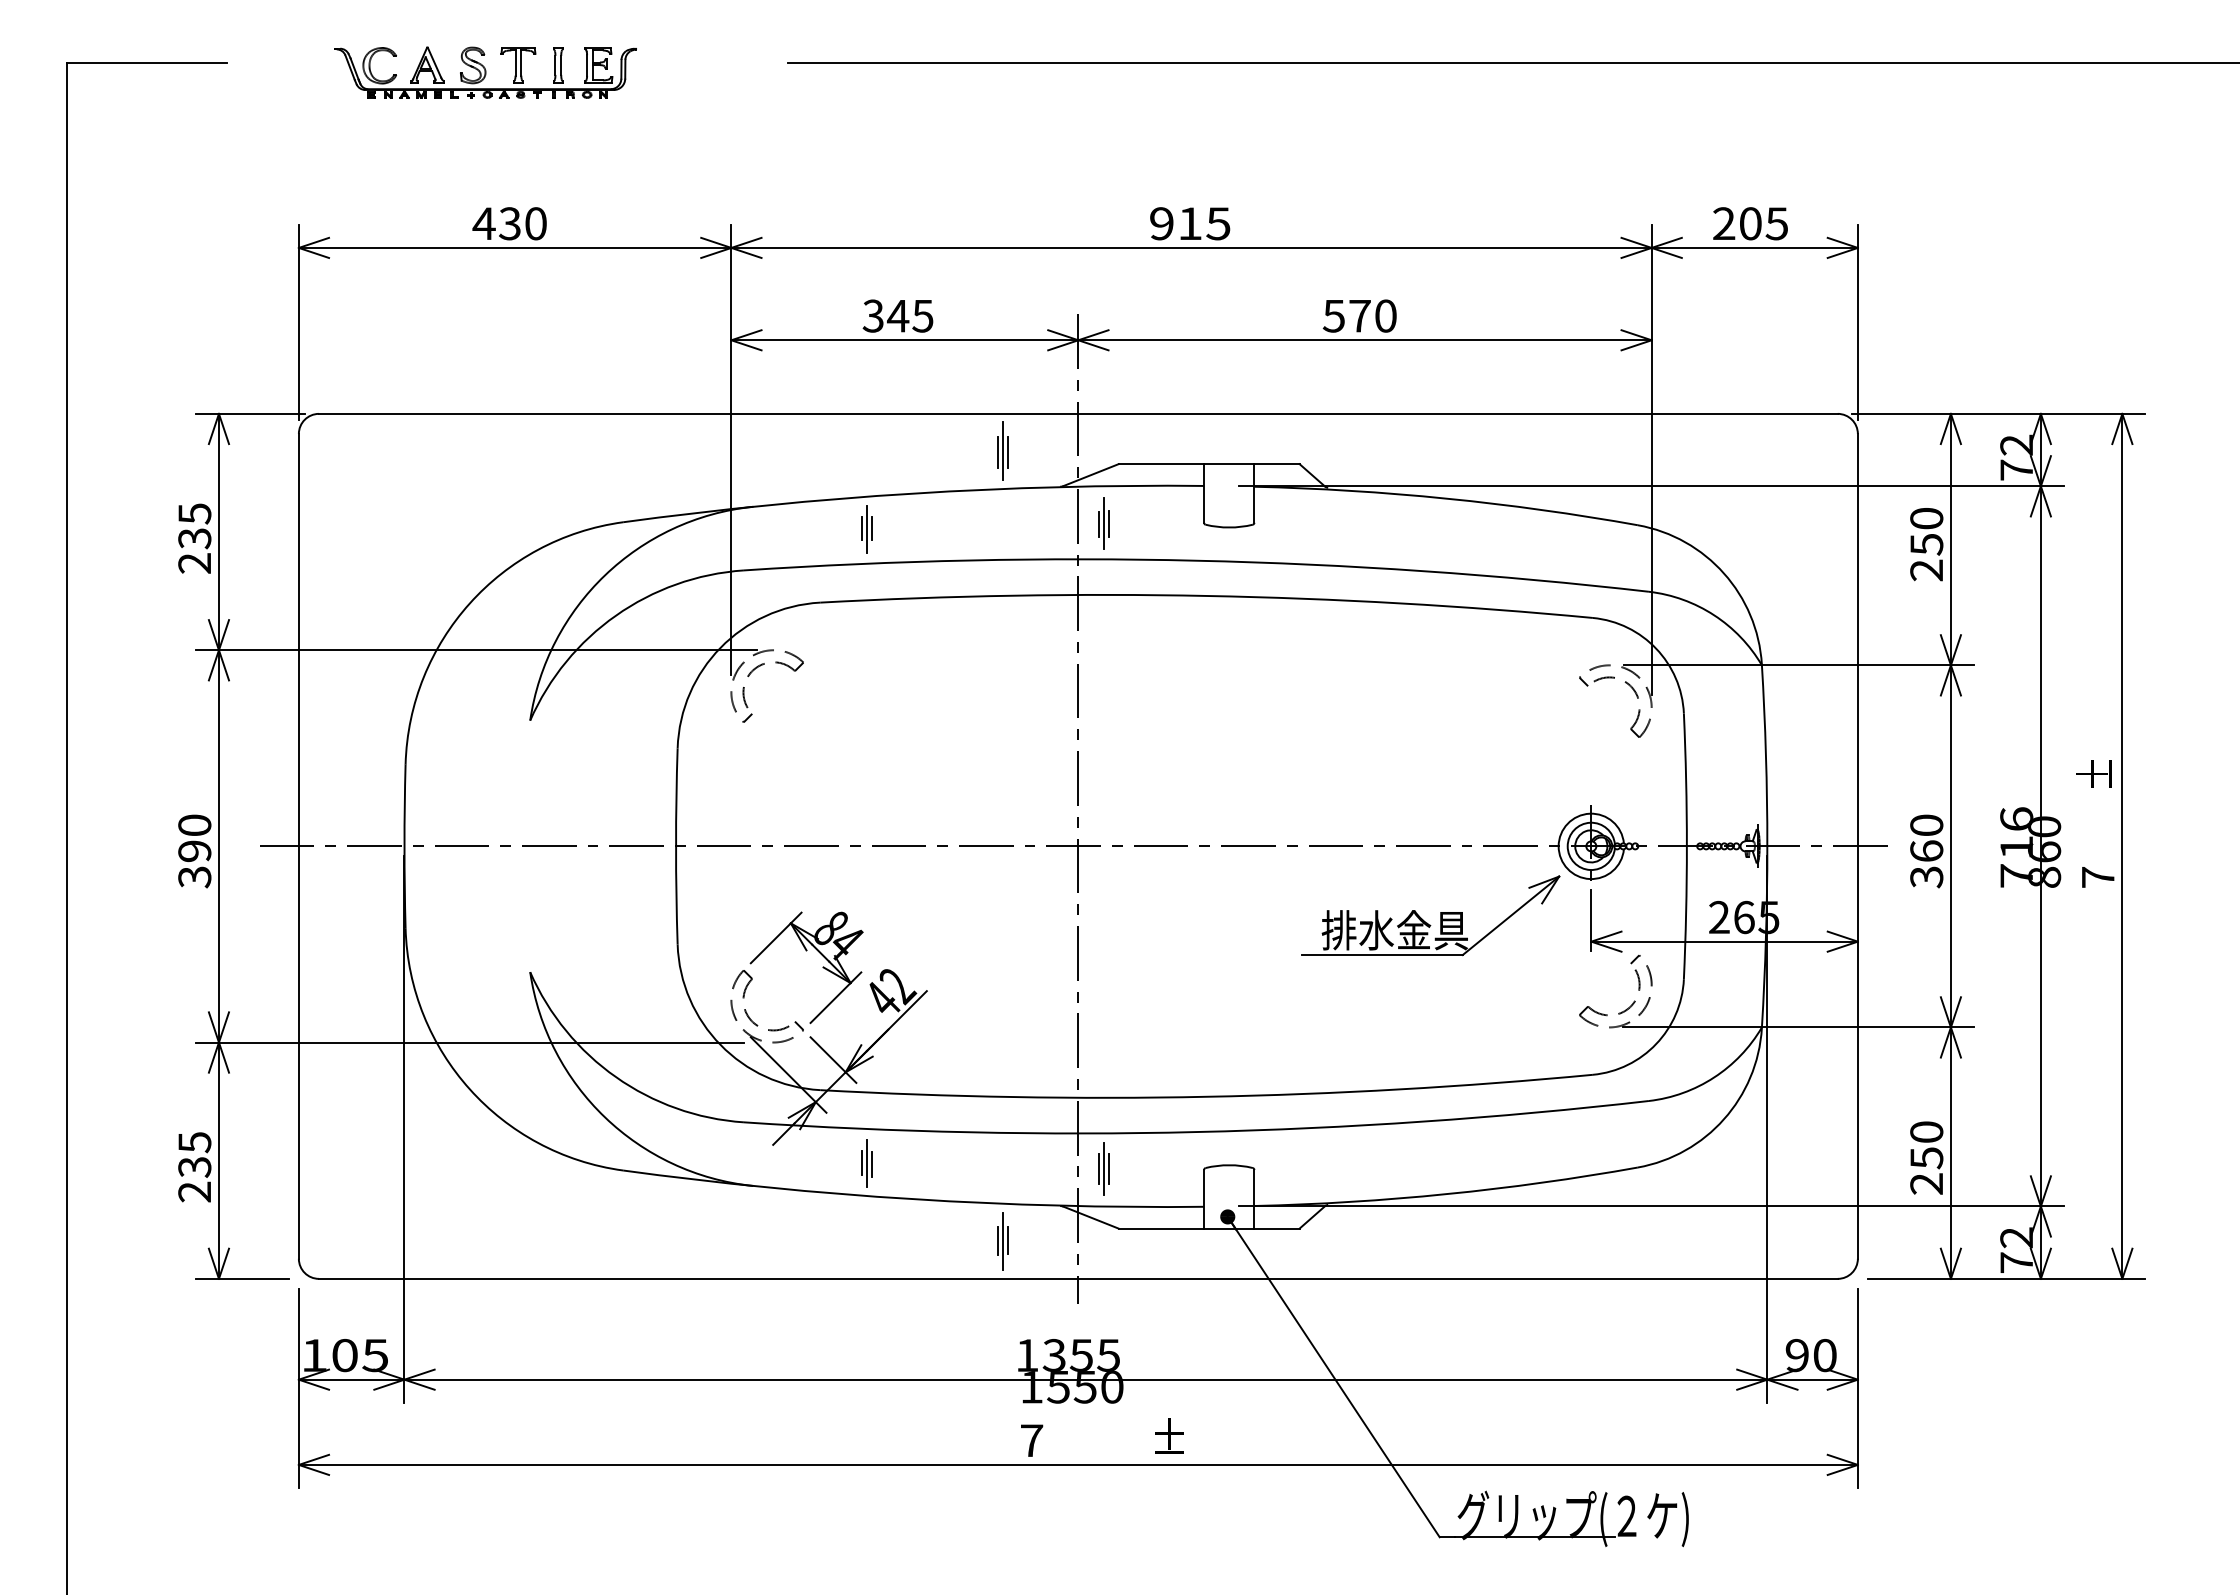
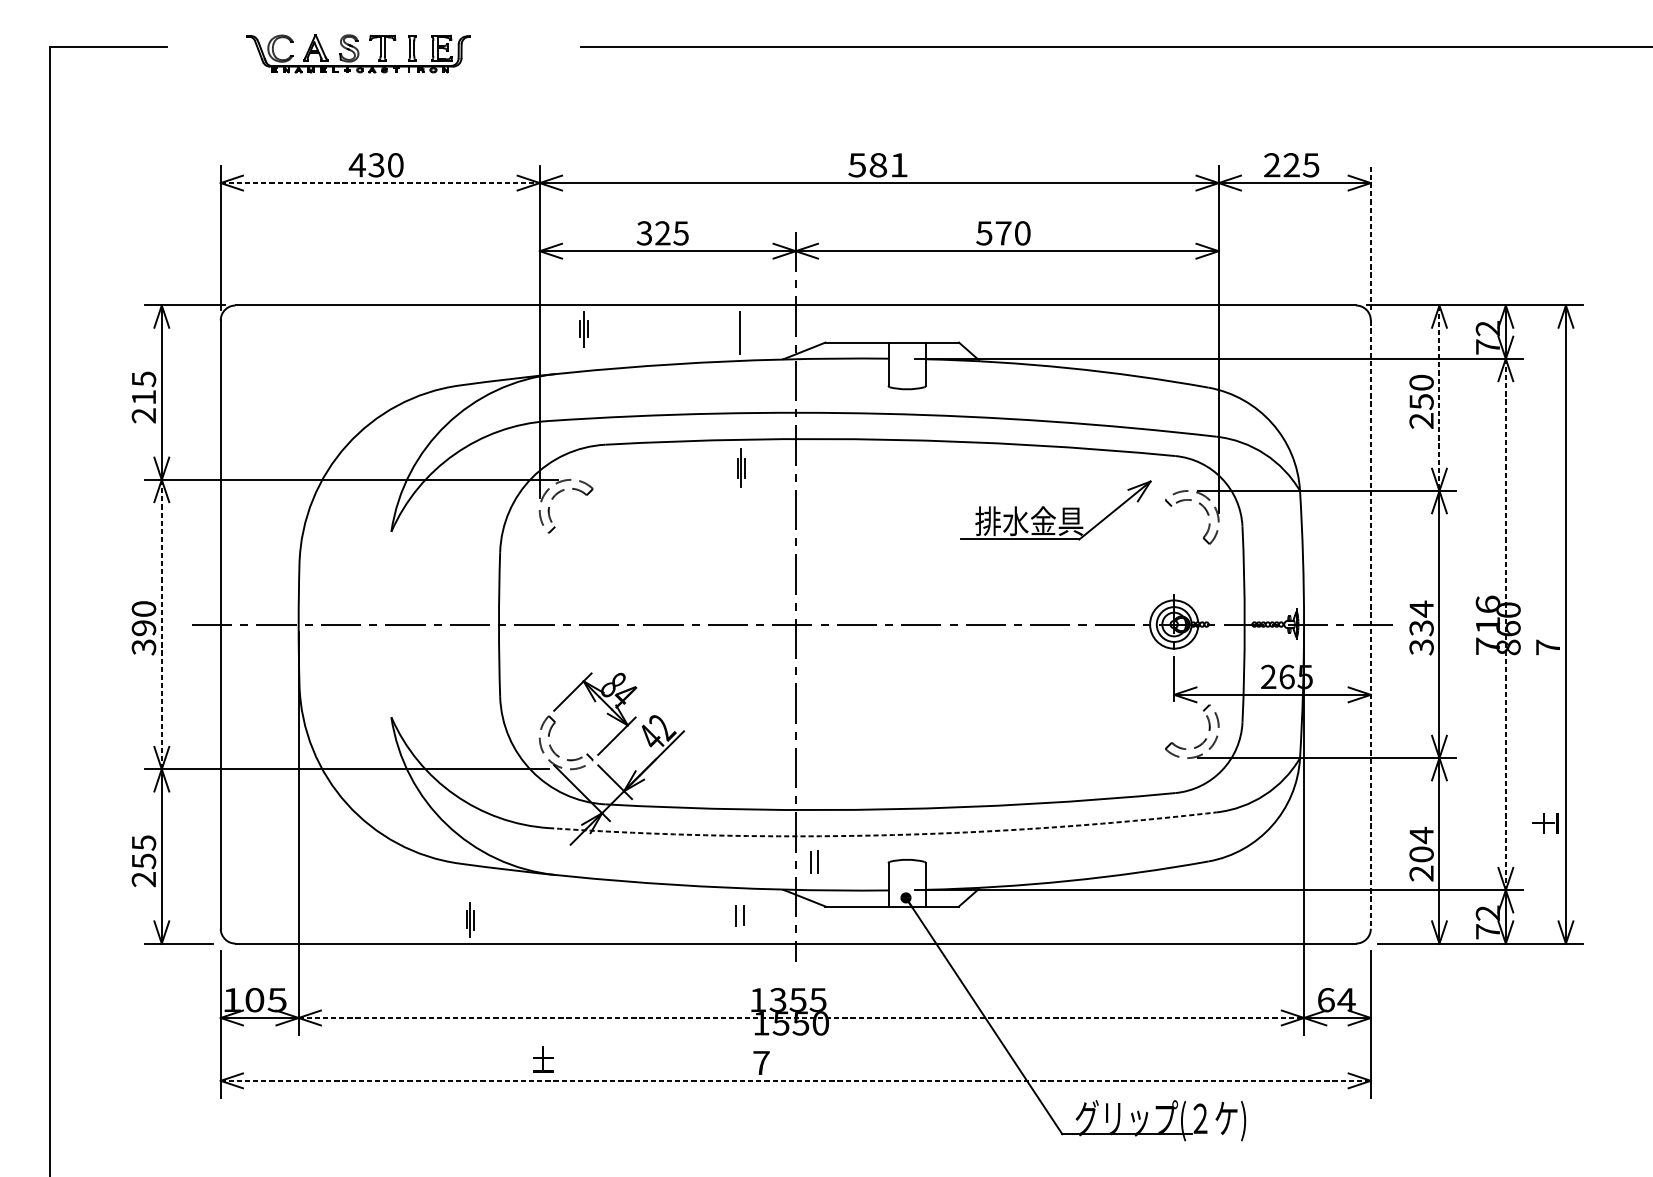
text: (1189, 223) -> (877, 165), 915 -> 581
text: (1750, 223) -> (1291, 165), 205 -> 225
line: (515, 247) -> (380, 182), solid -> dashed
text: (898, 315) -> (663, 232), 345 -> 325
line: (1857, 322) -> (1370, 238), solid -> dashed
line: (997, 451) -> (736, 333), removed
line: (1007, 452) -> (743, 333), removed
part: (1103, 523) -> (741, 468), moved
part: (866, 529) -> (583, 329), moved
text: (194, 538) -> (143, 397), 235 -> 215
line: (1950, 539) -> (1439, 398), solid -> dashed
text: (2093, 773) -> (1544, 823), moved
text: (1926, 837) -> (1421, 618), 360 -> 334
line: (218, 845) -> (161, 623), solid -> dashed
line: (1857, 846) -> (1370, 624), solid -> dashed
line: (2040, 846) -> (1505, 624), solid -> dashed
part: (1427, 922) -> (1053, 515), moved
arc: (1196, 1132) -> (882, 835), solid -> dashed
text: (1926, 1144) -> (1421, 844), 250 -> 204
part: (866, 1163) -> (469, 919), moved
text: (194, 1167) -> (143, 861), 235 -> 255
line: (1103, 1168) -> (814, 862), removed
line: (1002, 1241) -> (739, 916), removed
text: (1811, 1355) -> (1336, 1000), 90 -> 64
line: (1086, 1379) -> (801, 1017), solid -> dashed
text: (1169, 1435) -> (543, 1059), moved
line: (1078, 1464) -> (795, 1080), solid -> dashed

